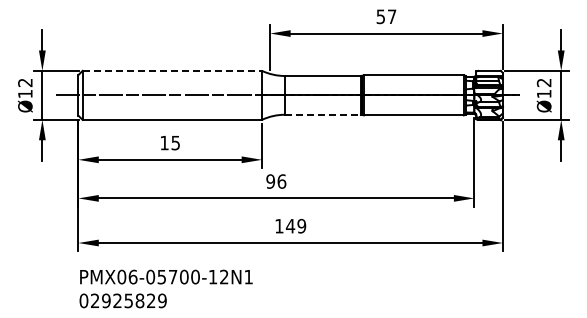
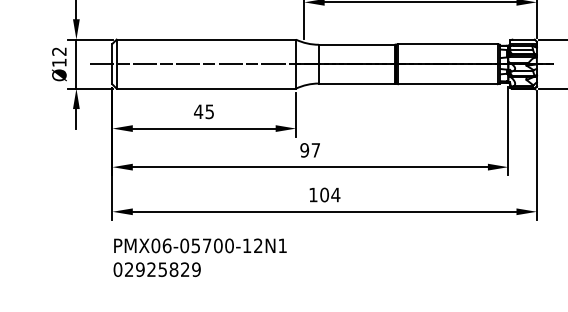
line: (172, 70) -> (206, 39), dashed -> solid
line: (323, 114) -> (357, 83), dashed -> solid
text: (164, 143) -> (198, 112), 15 -> 45
text: (281, 181) -> (315, 150), 96 -> 97
text: (295, 225) -> (329, 194), 149 -> 104

